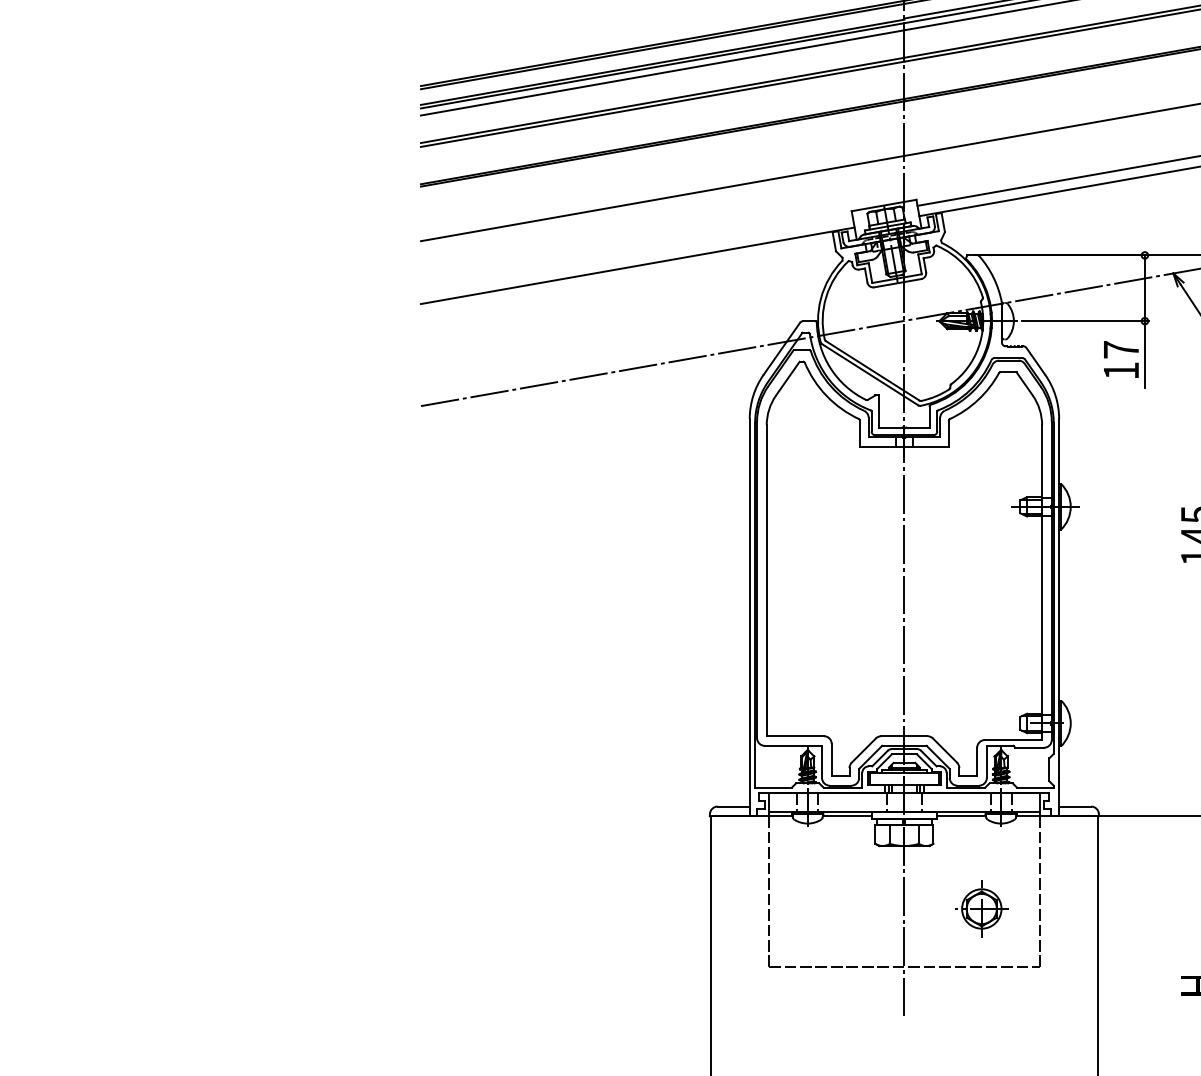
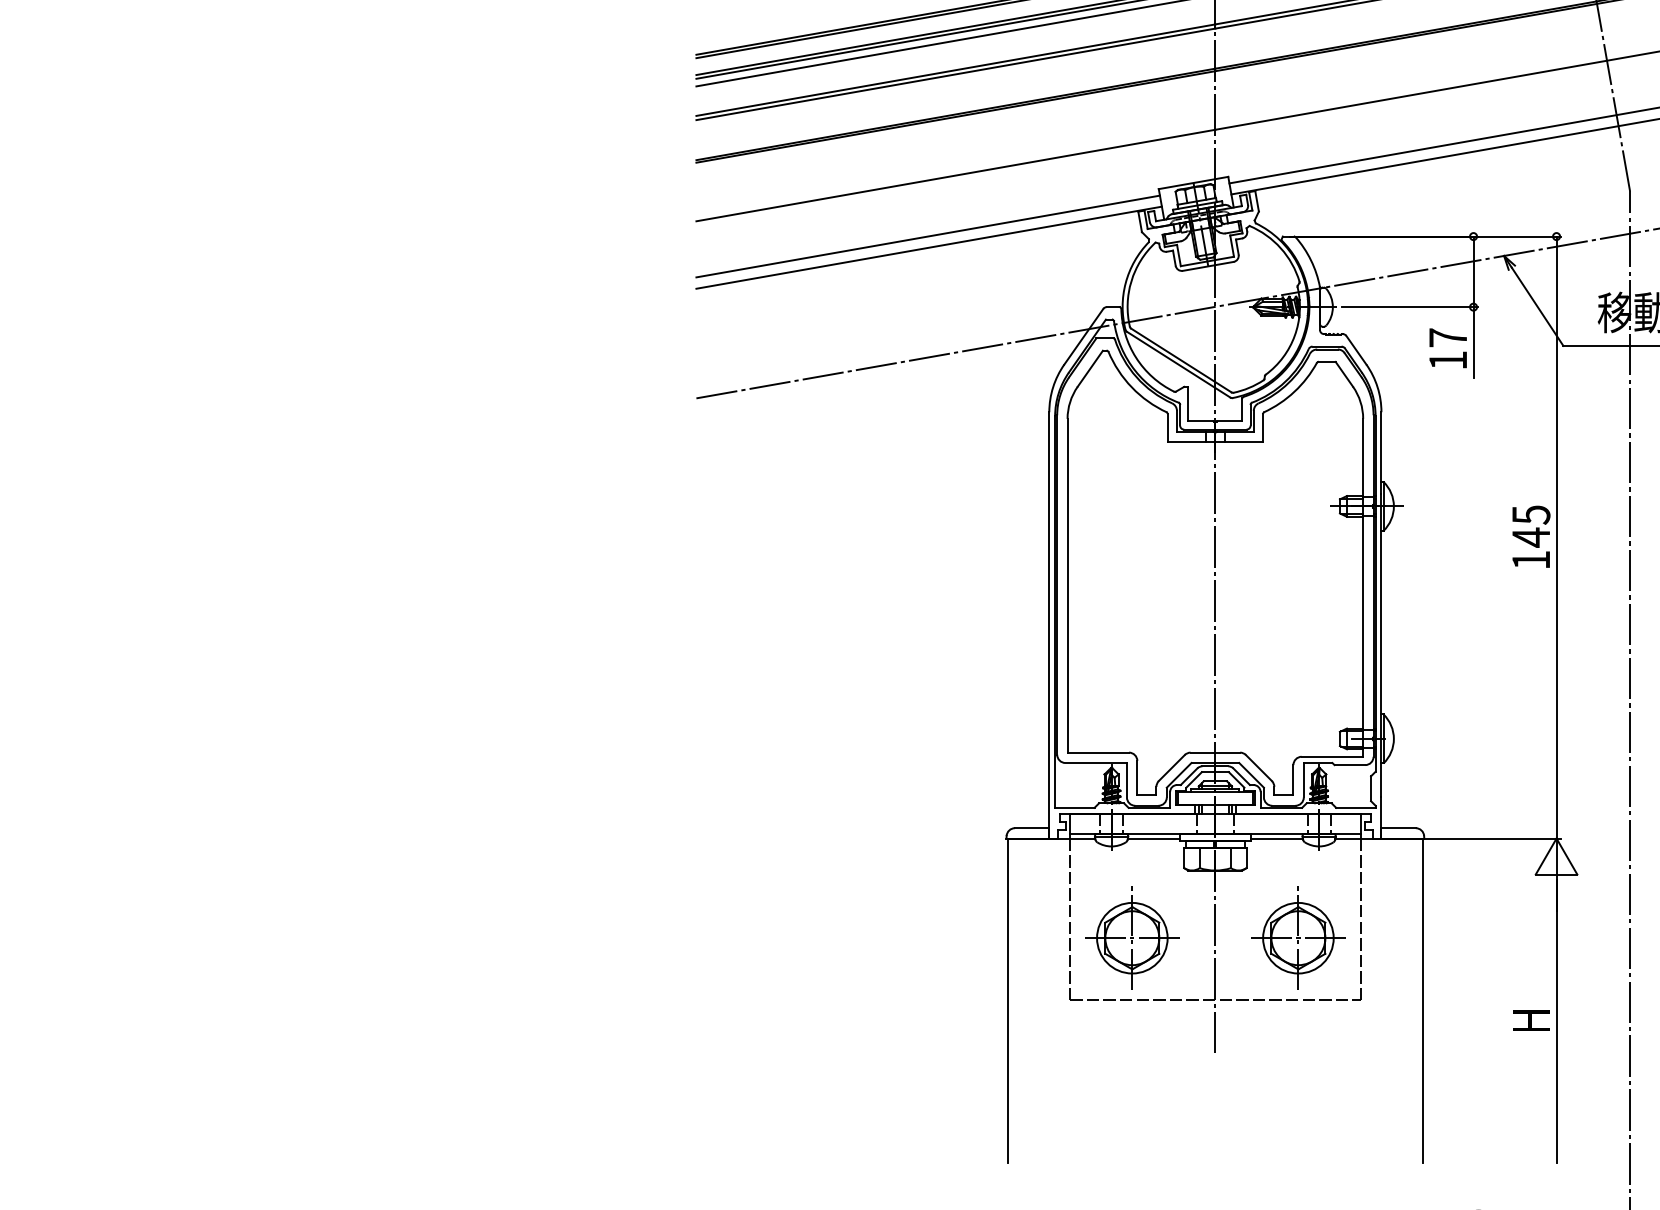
line: (636, 255) -> (927, 236), added
part: (827, 908) -> (1132, 937), added
part: (981, 908) -> (1298, 937), size x1.67

